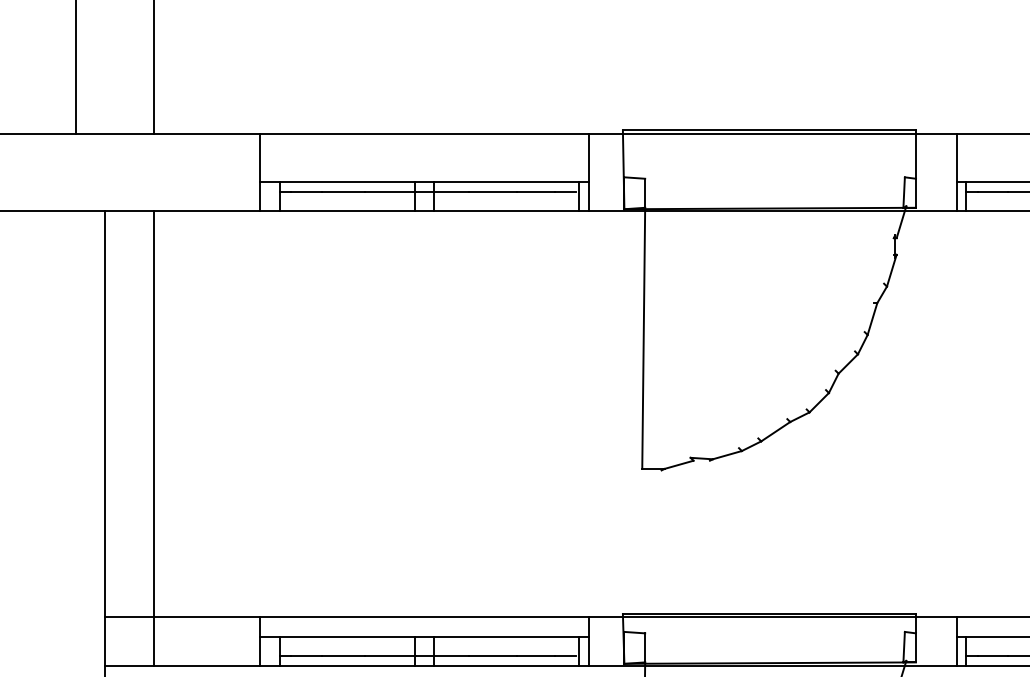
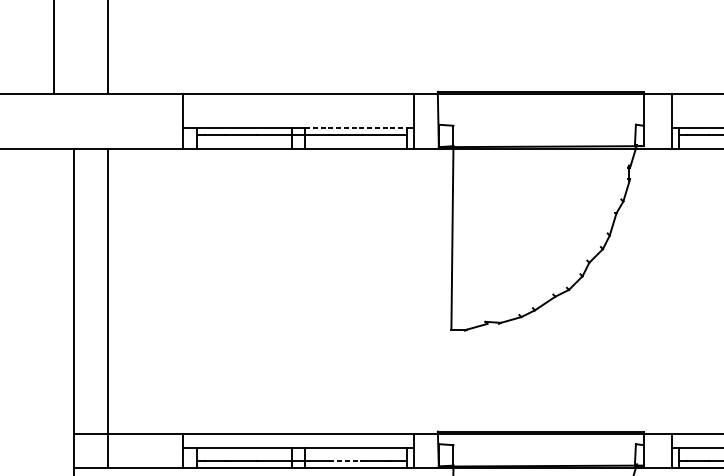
line: (506, 182) -> (356, 128), solid -> dashed
line: (493, 656) -> (346, 461), solid -> dashed

